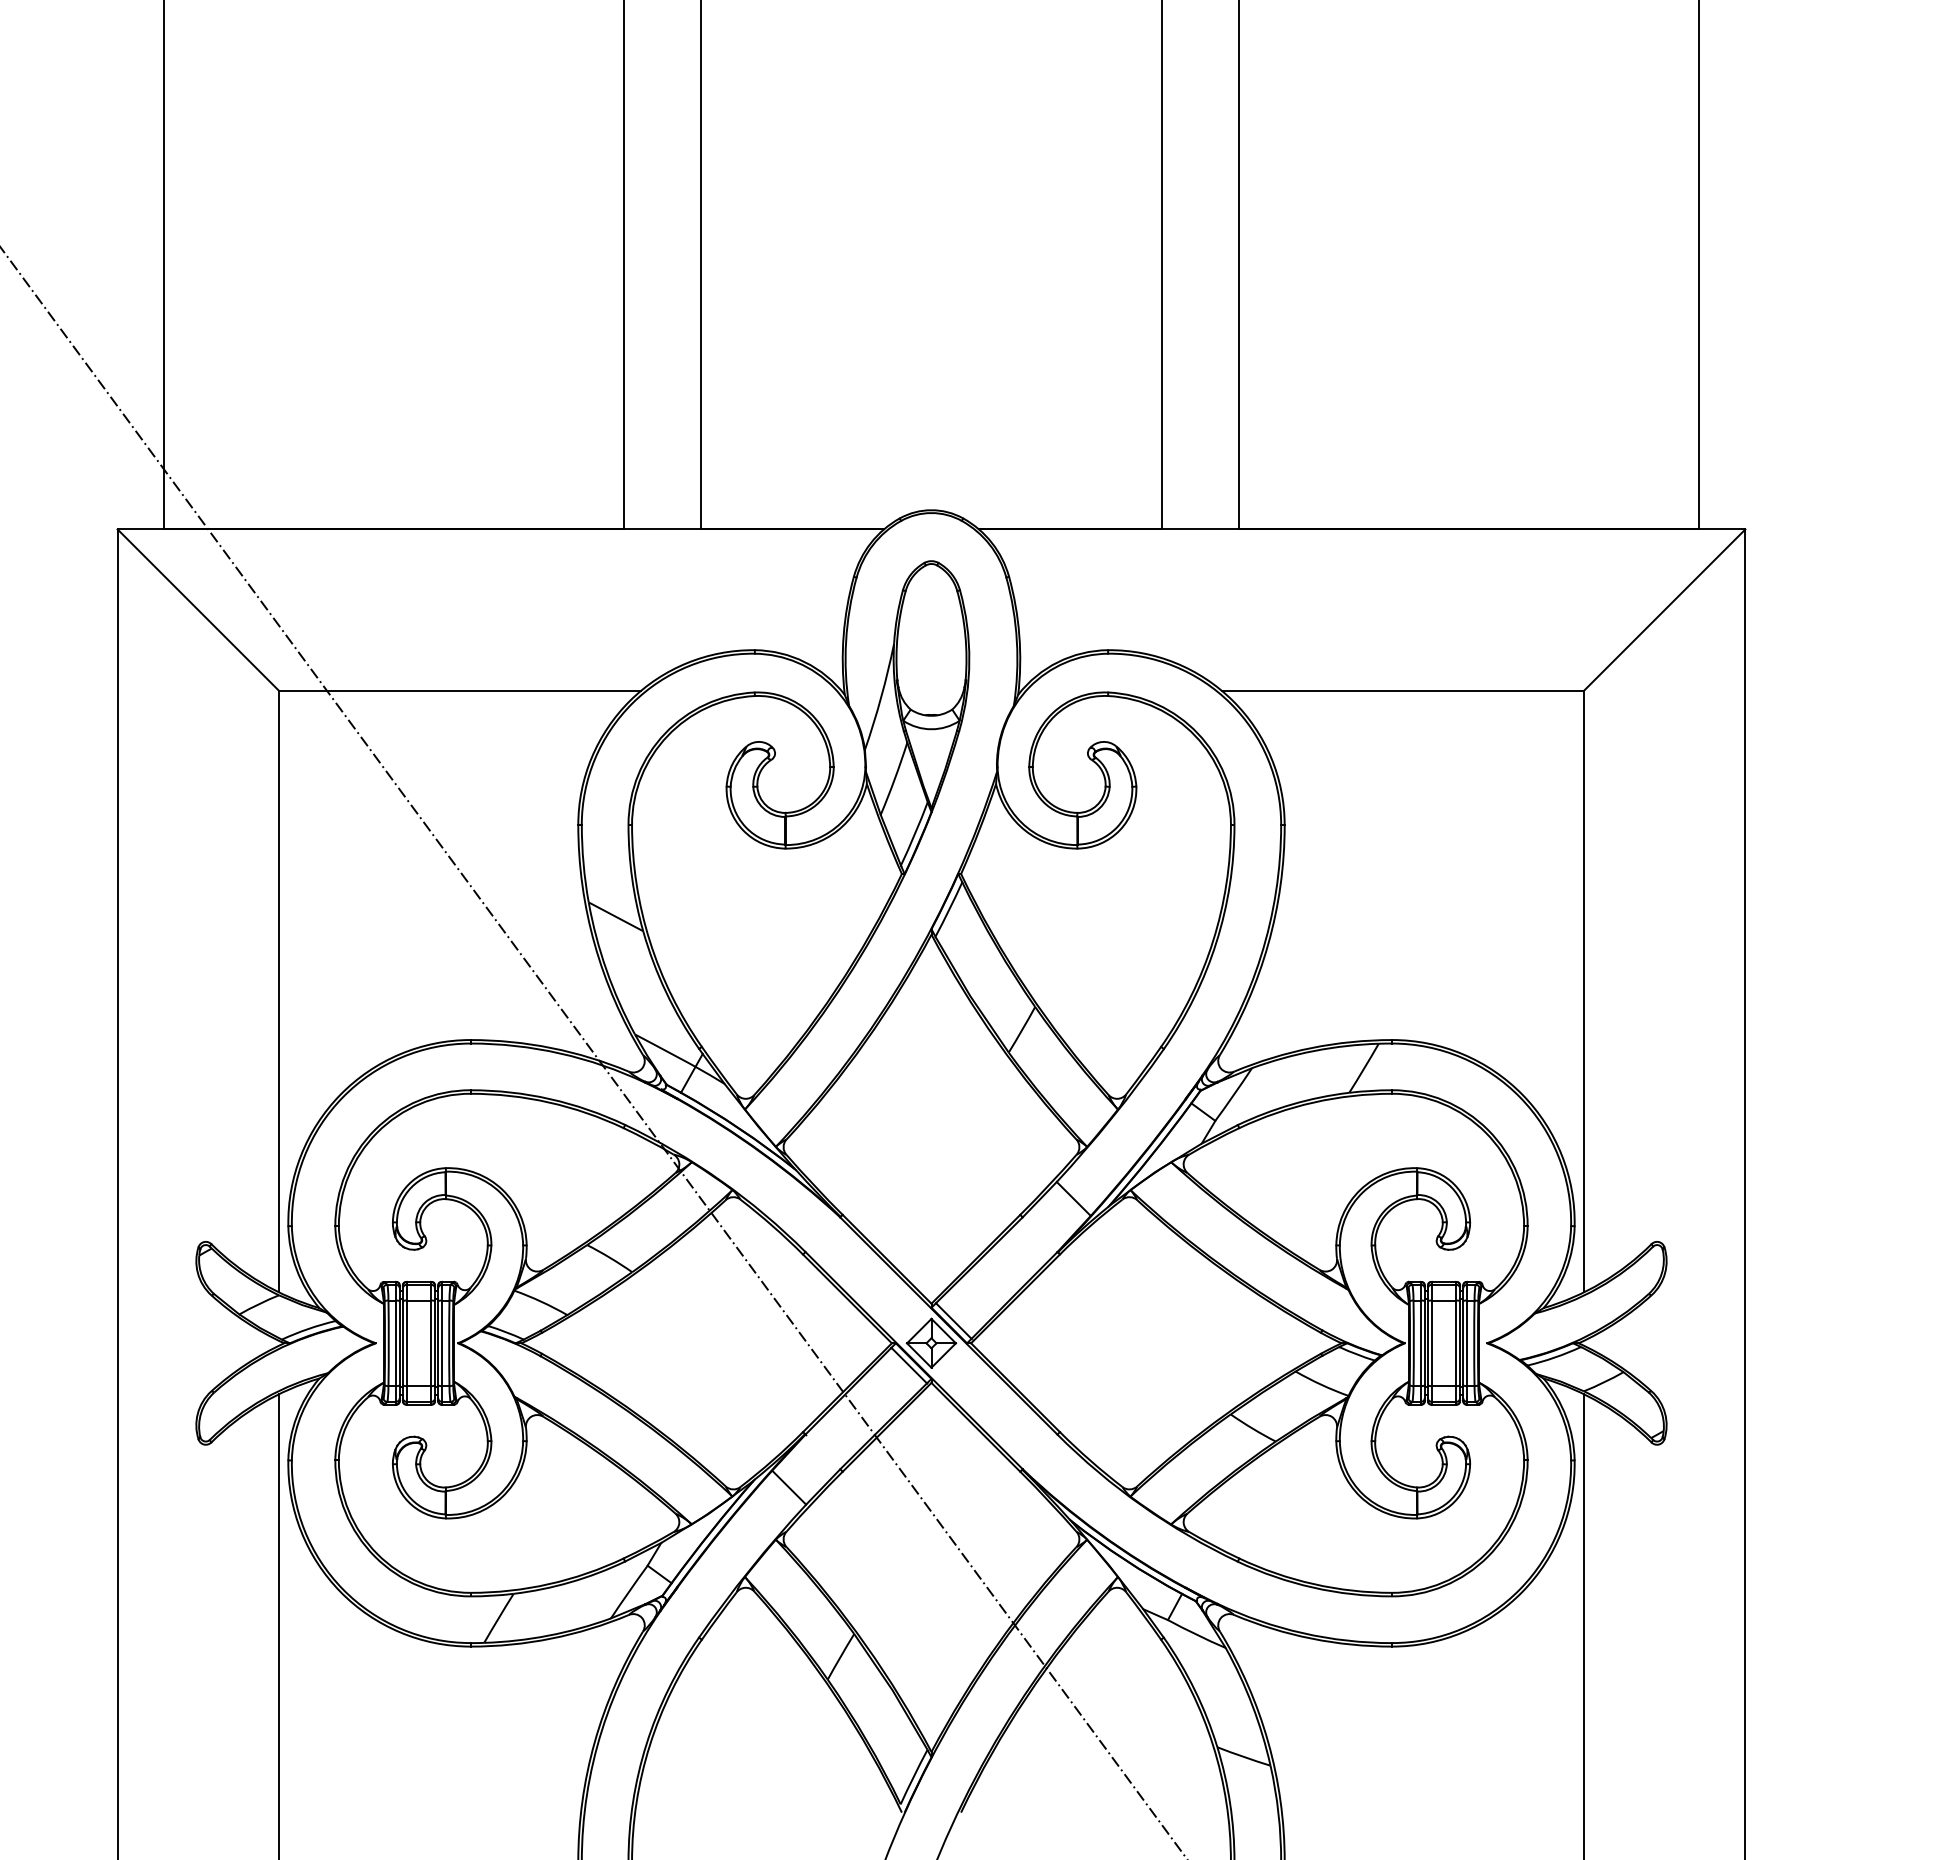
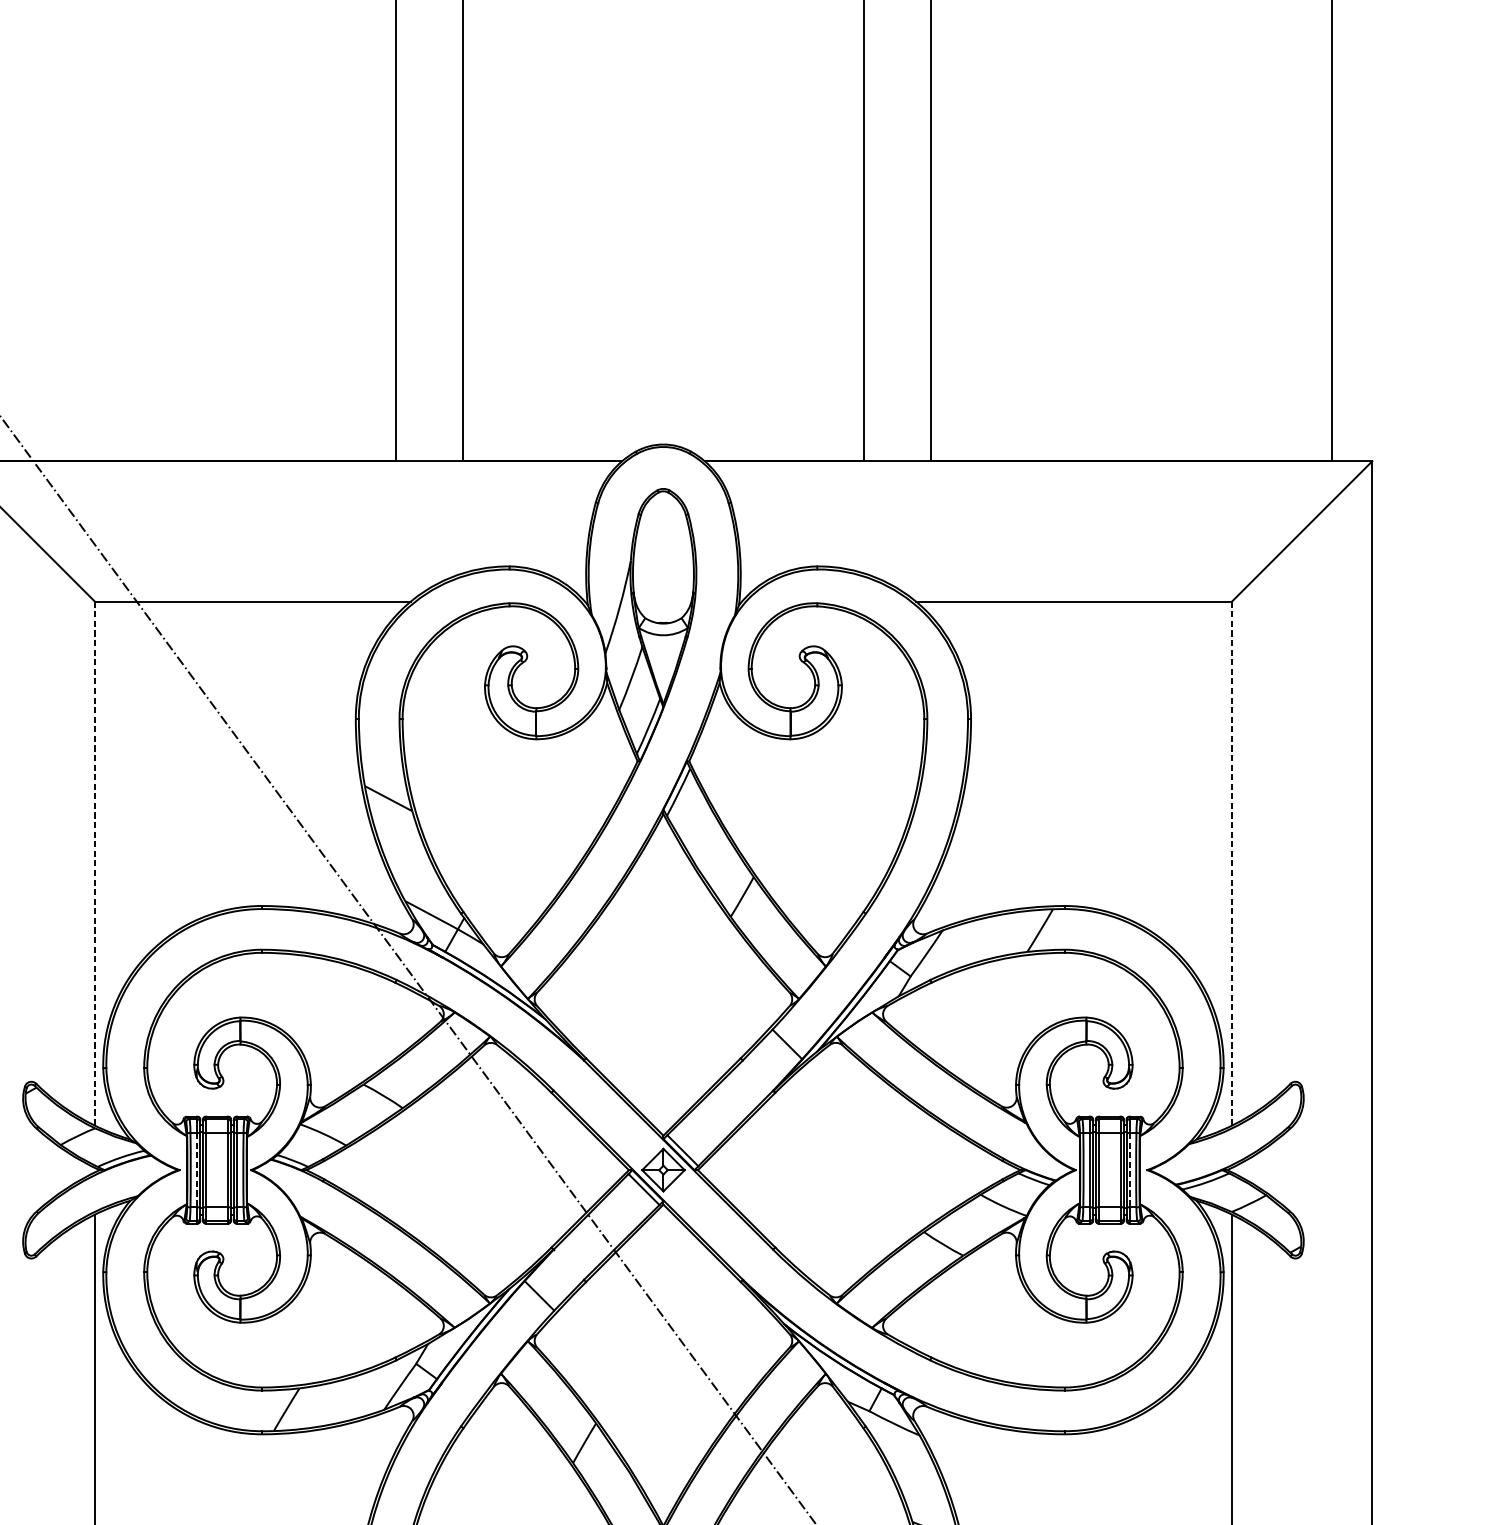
line: (278, 991) -> (94, 863), solid -> dashed
line: (1584, 991) -> (1232, 863), solid -> dashed
line: (395, 1343) -> (196, 1170), solid -> dashed
line: (1467, 1343) -> (1130, 1170), solid -> dashed

